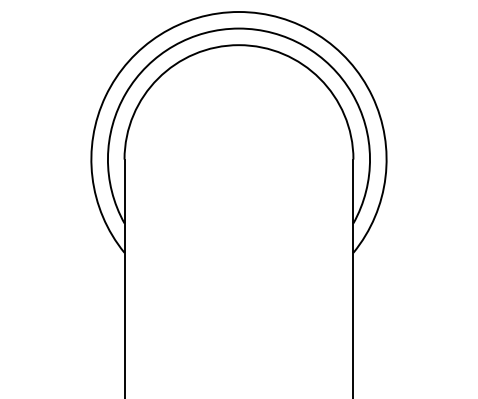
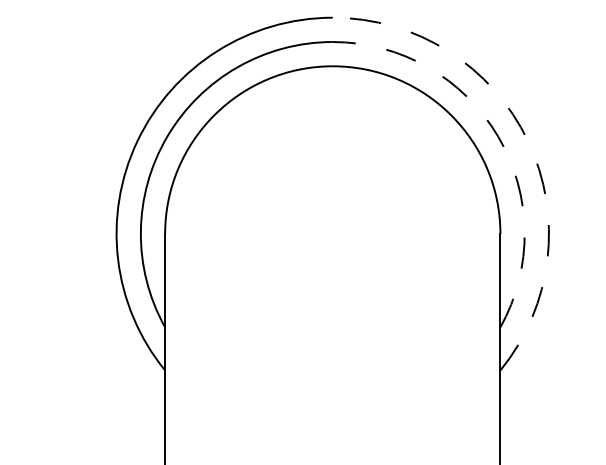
arc: (351, 93) -> (497, 137), solid -> dashed
arc: (372, 96) -> (528, 141), solid -> dashed

